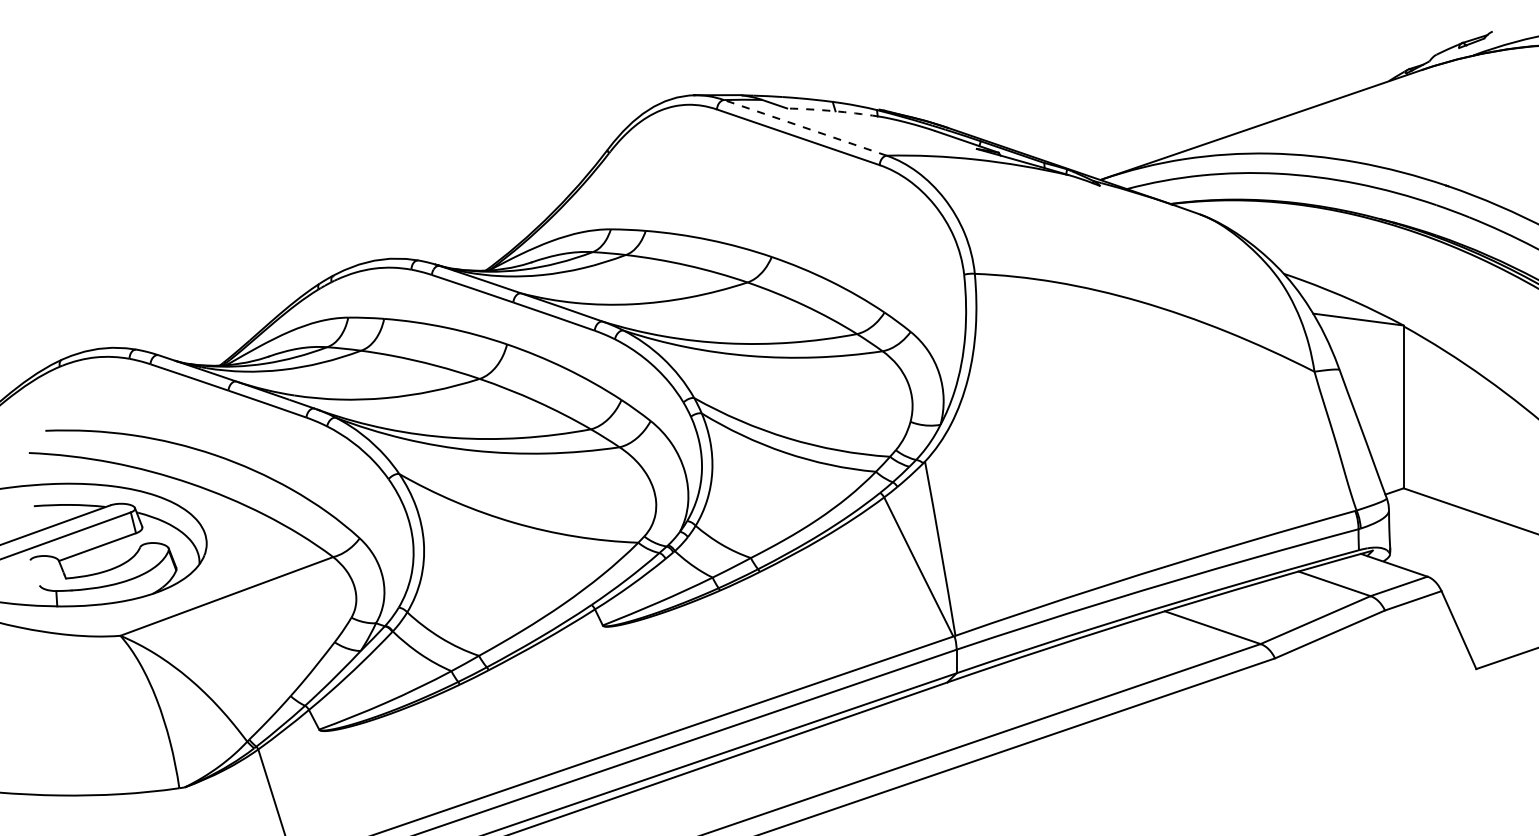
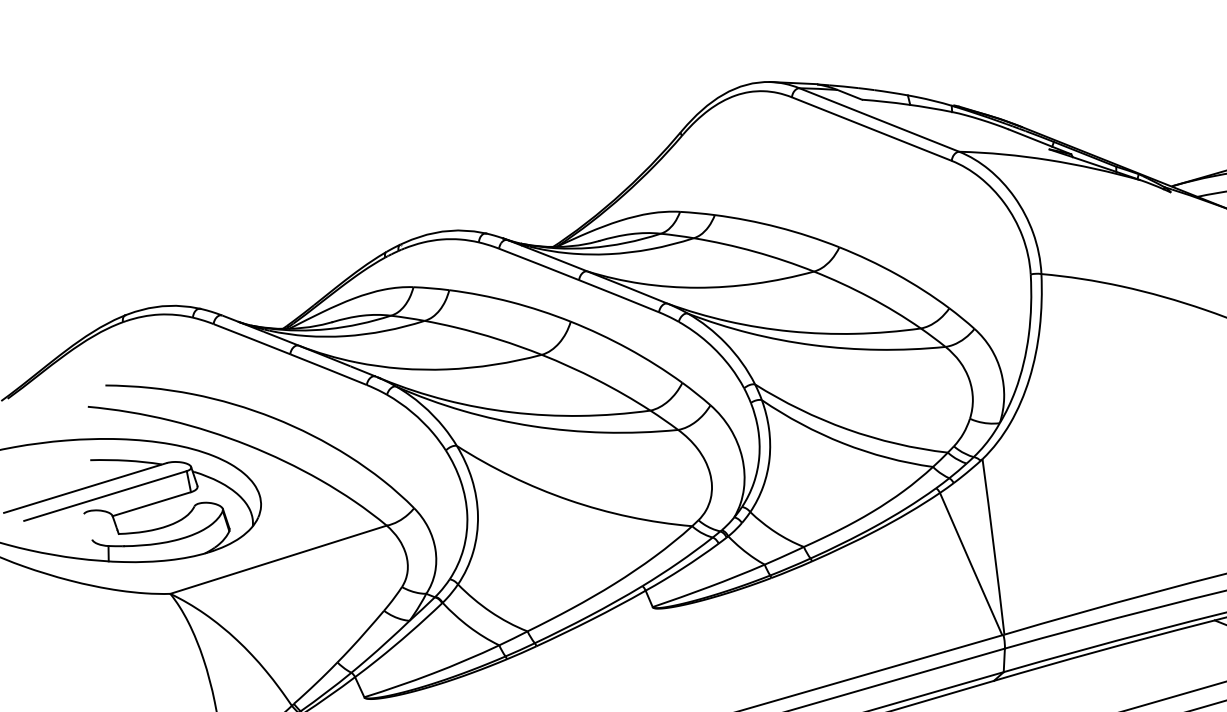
arc: (832, 111) -> (907, 104), dashed -> solid
line: (805, 127) -> (879, 119), dashed -> solid

